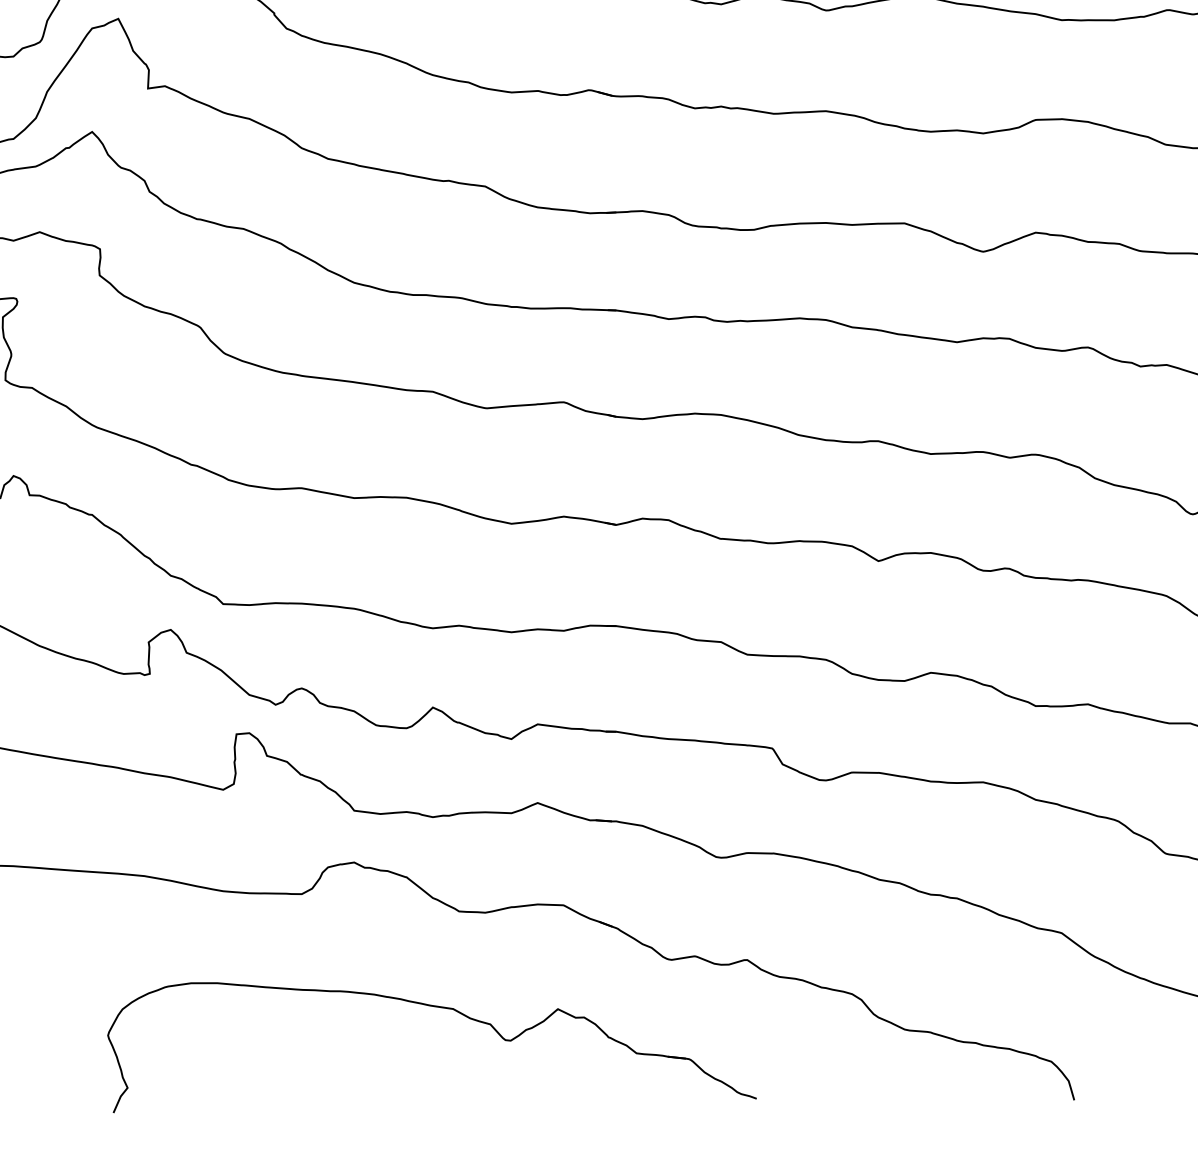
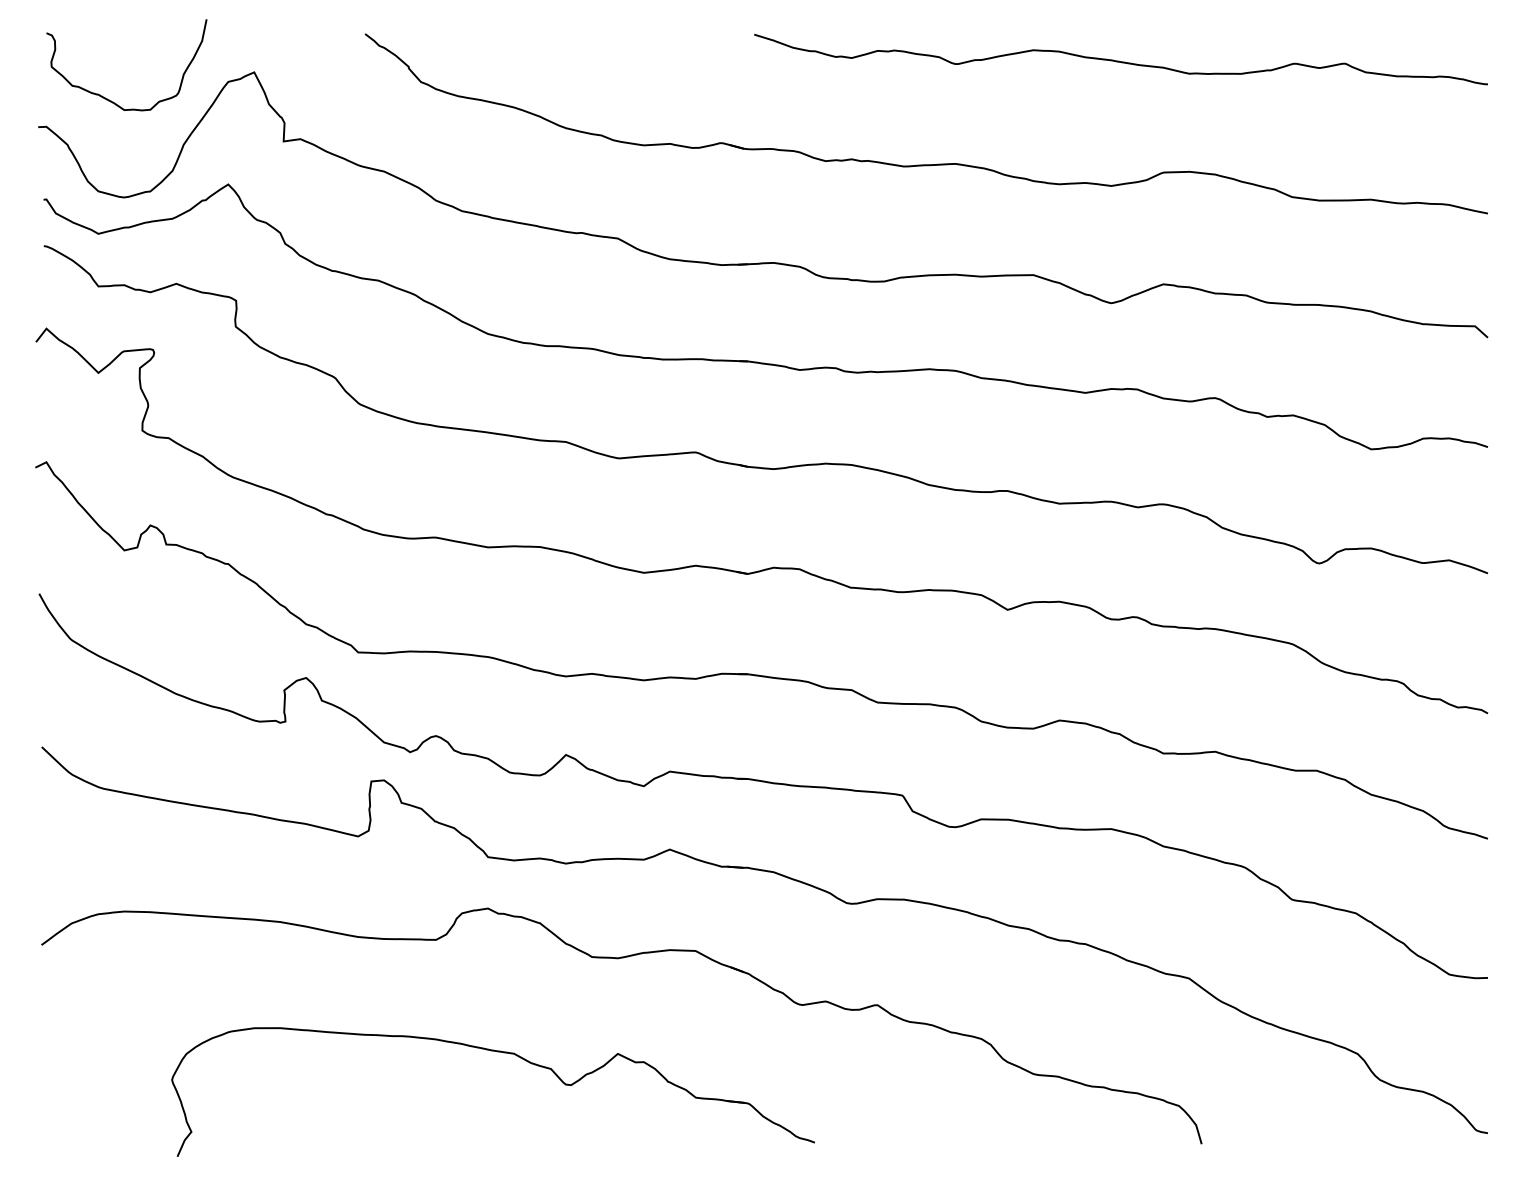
part: (436, 1007) -> (497, 1052), moved

